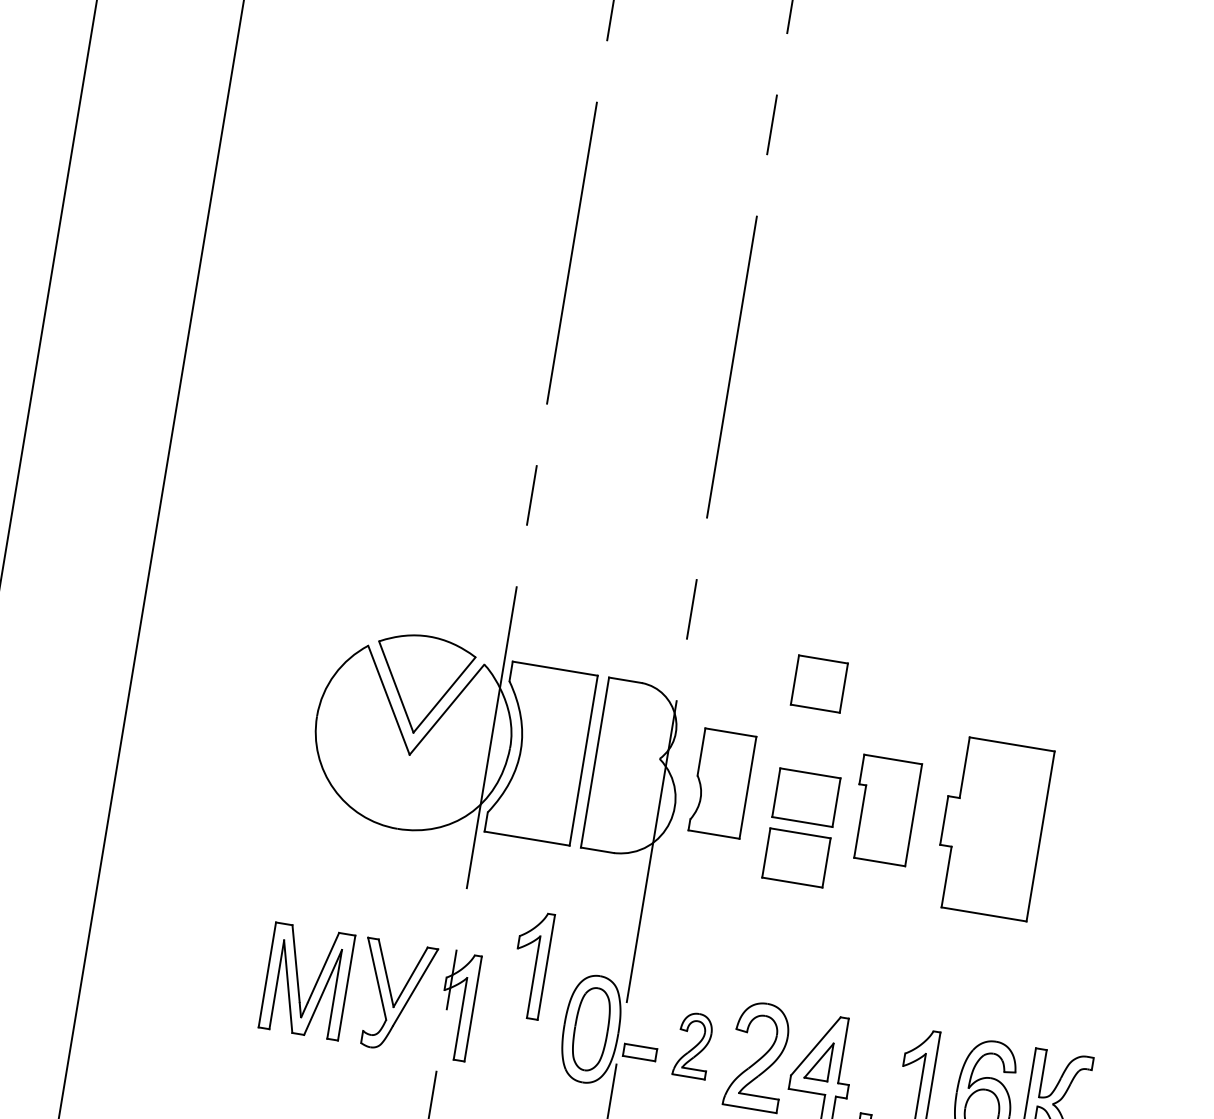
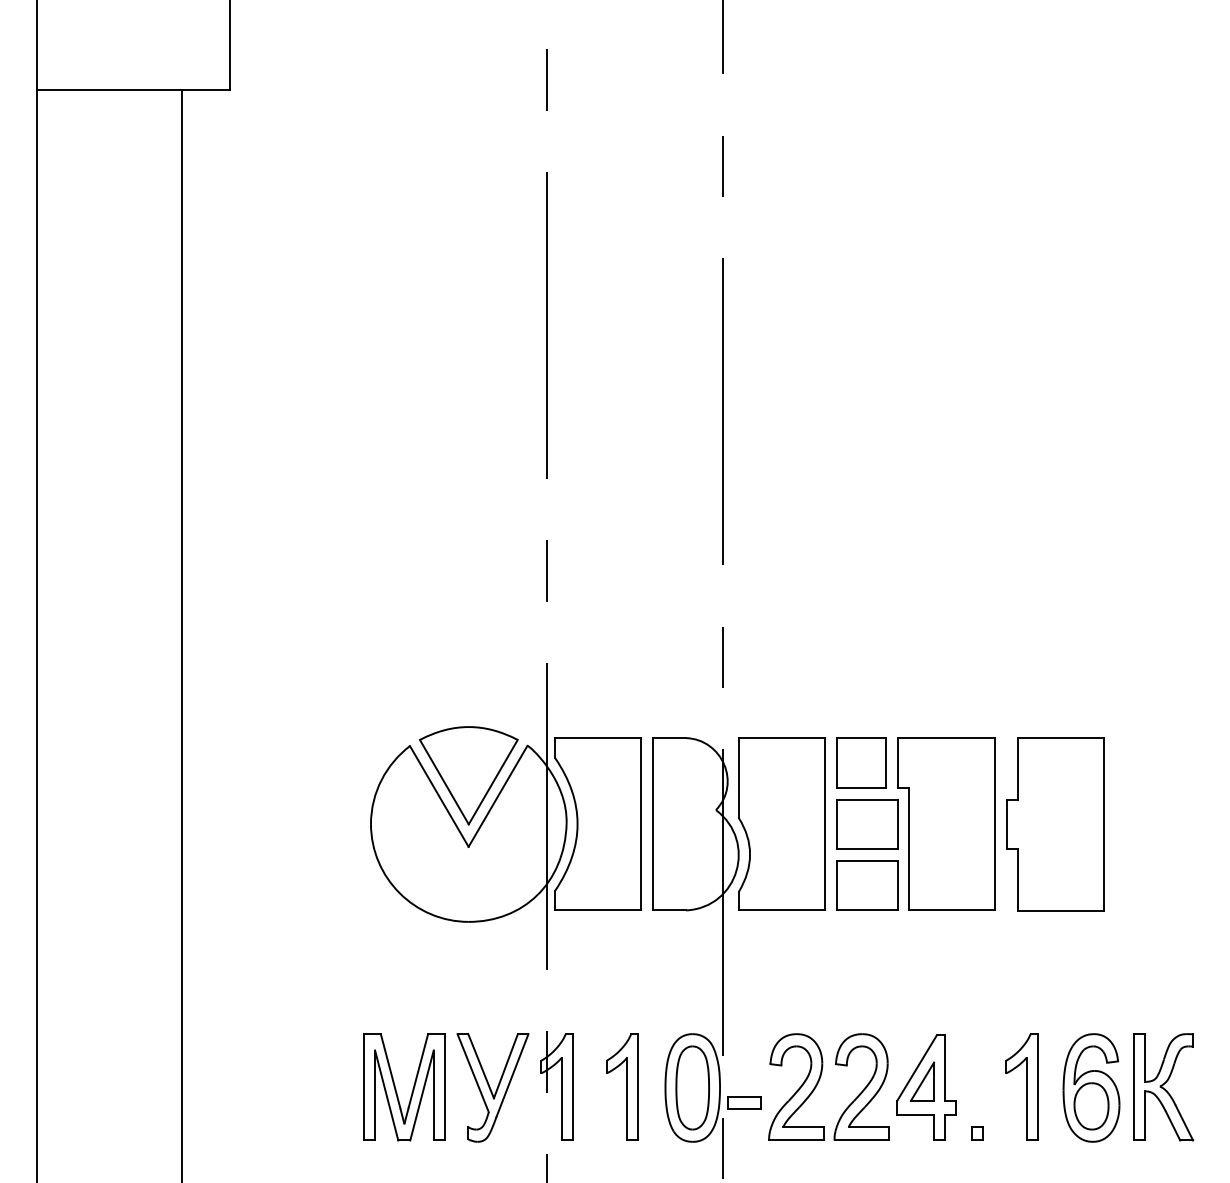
part: (819, 683) -> (861, 762), moved
part: (722, 782) -> (781, 823), size x1.67
part: (884, 809) -> (946, 823), size x1.67
part: (530, 964) -> (622, 1086), moved
part: (694, 1044) -> (796, 1086), size x1.67

